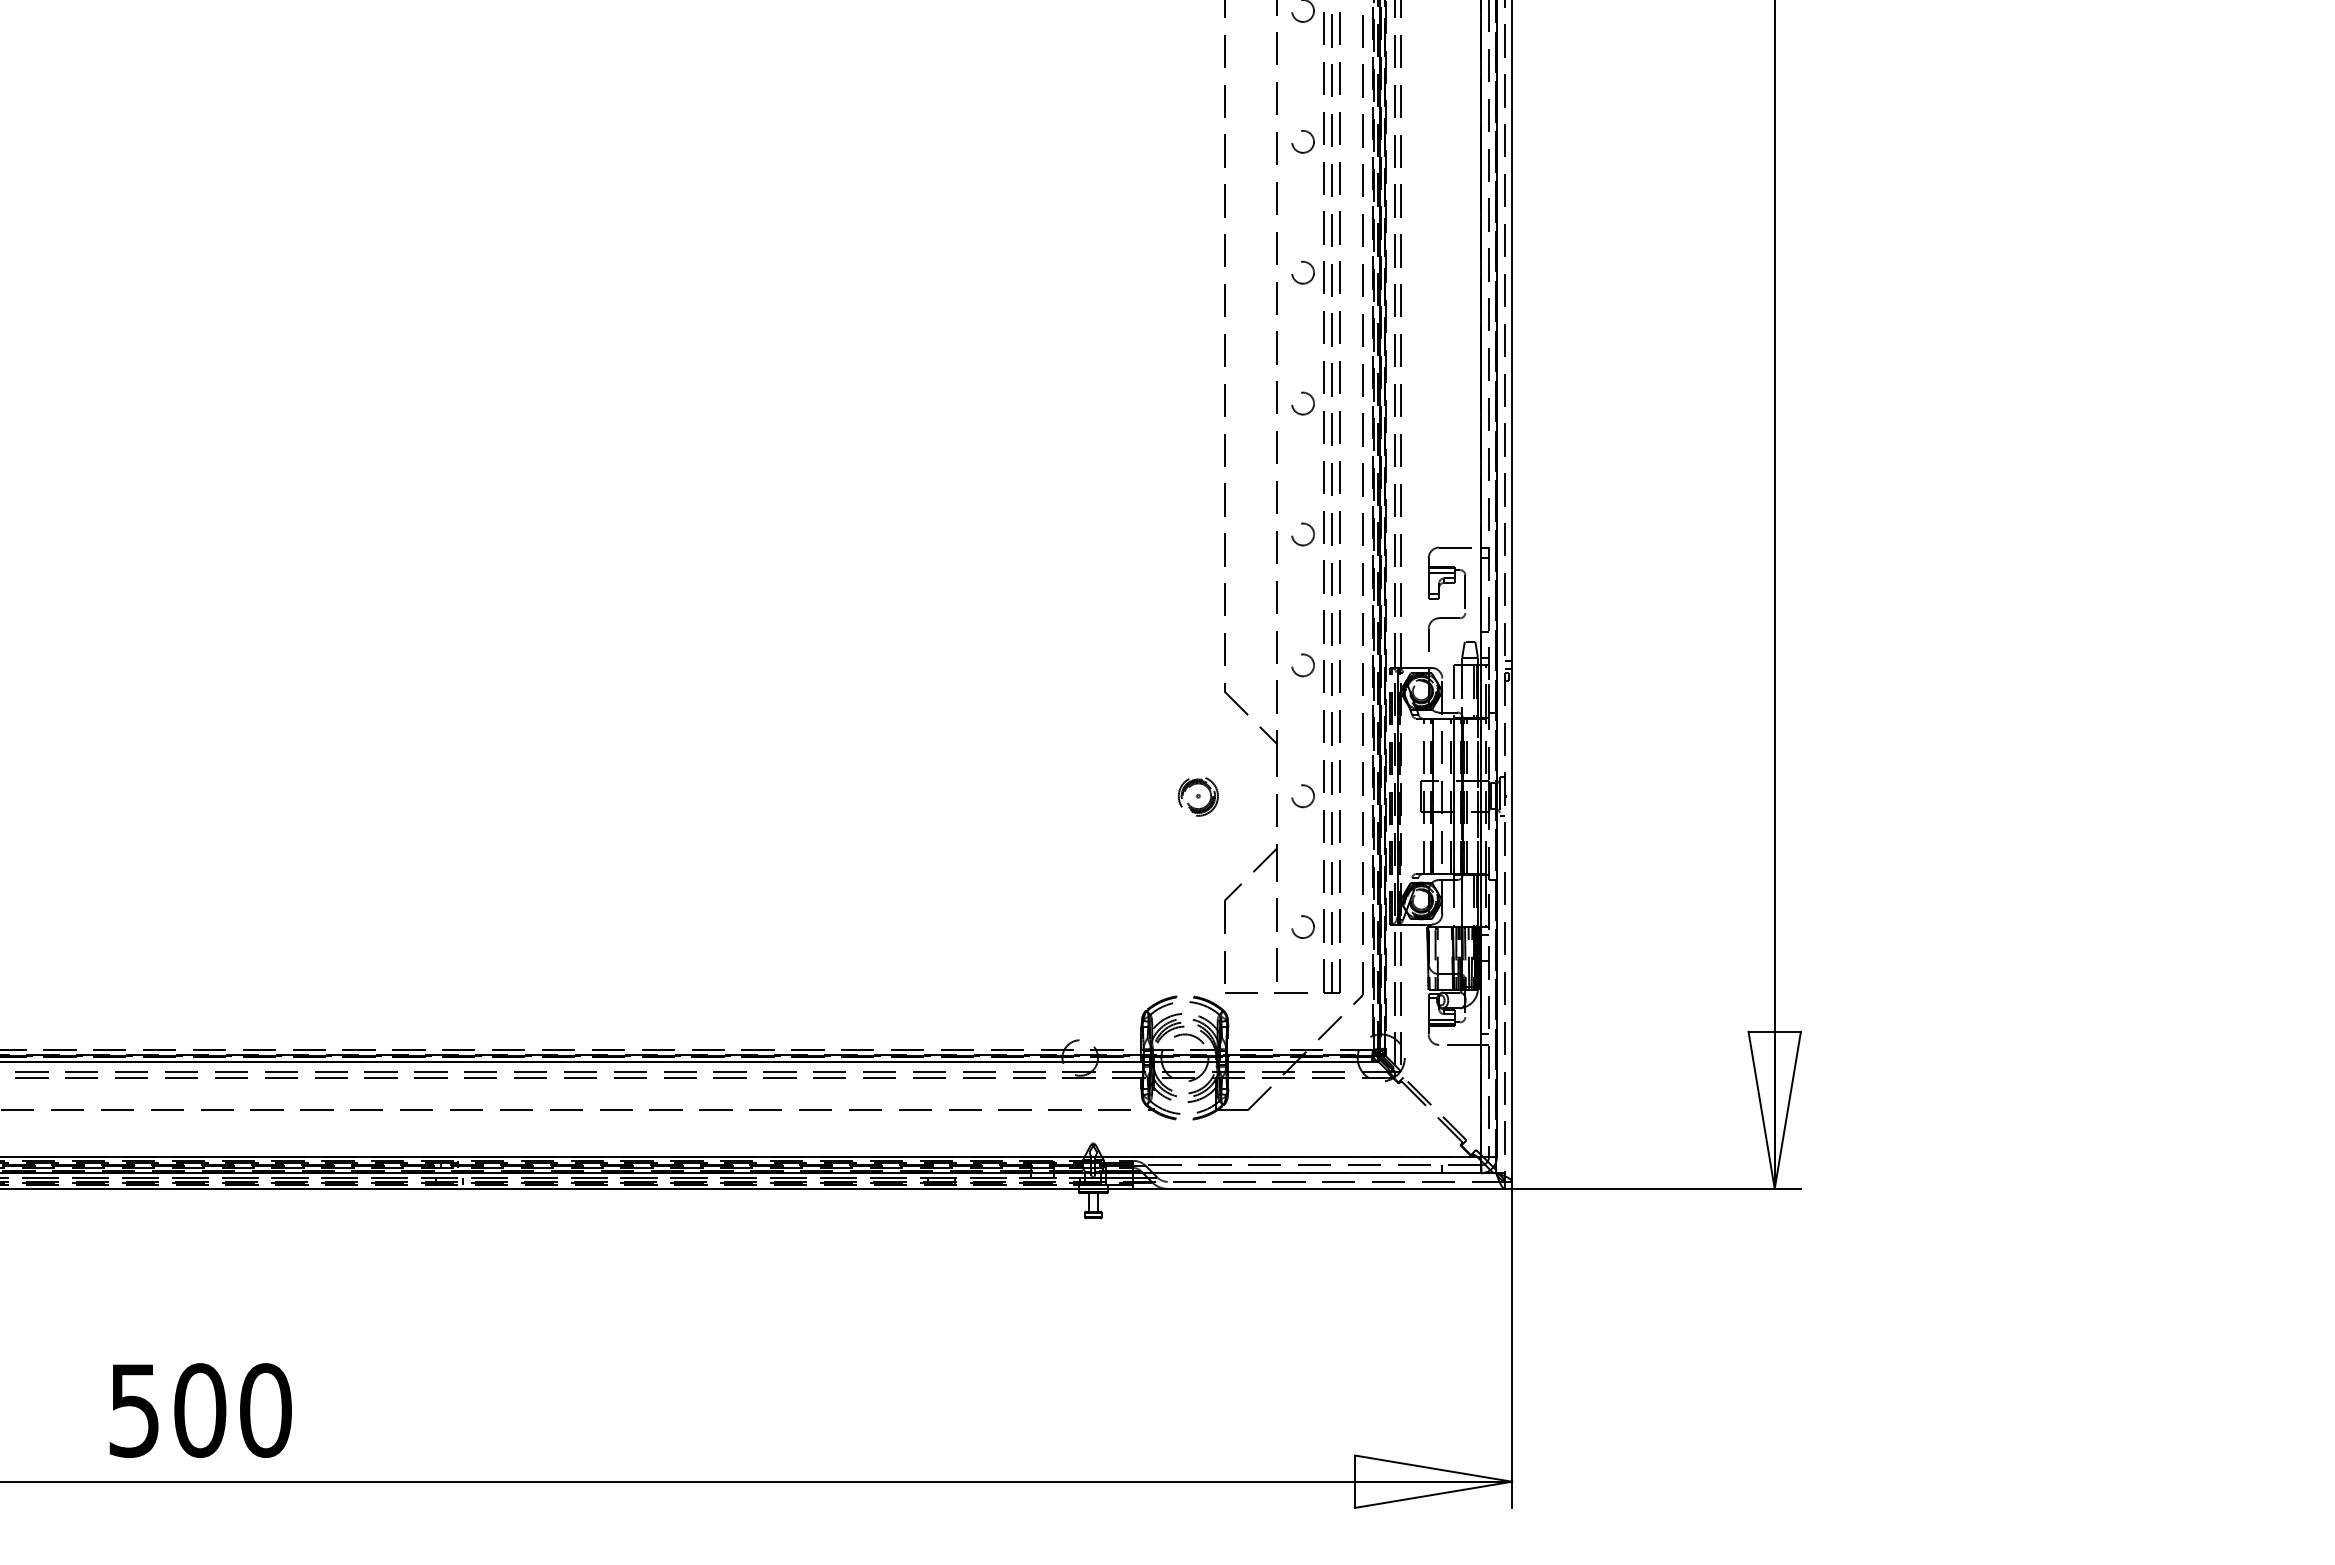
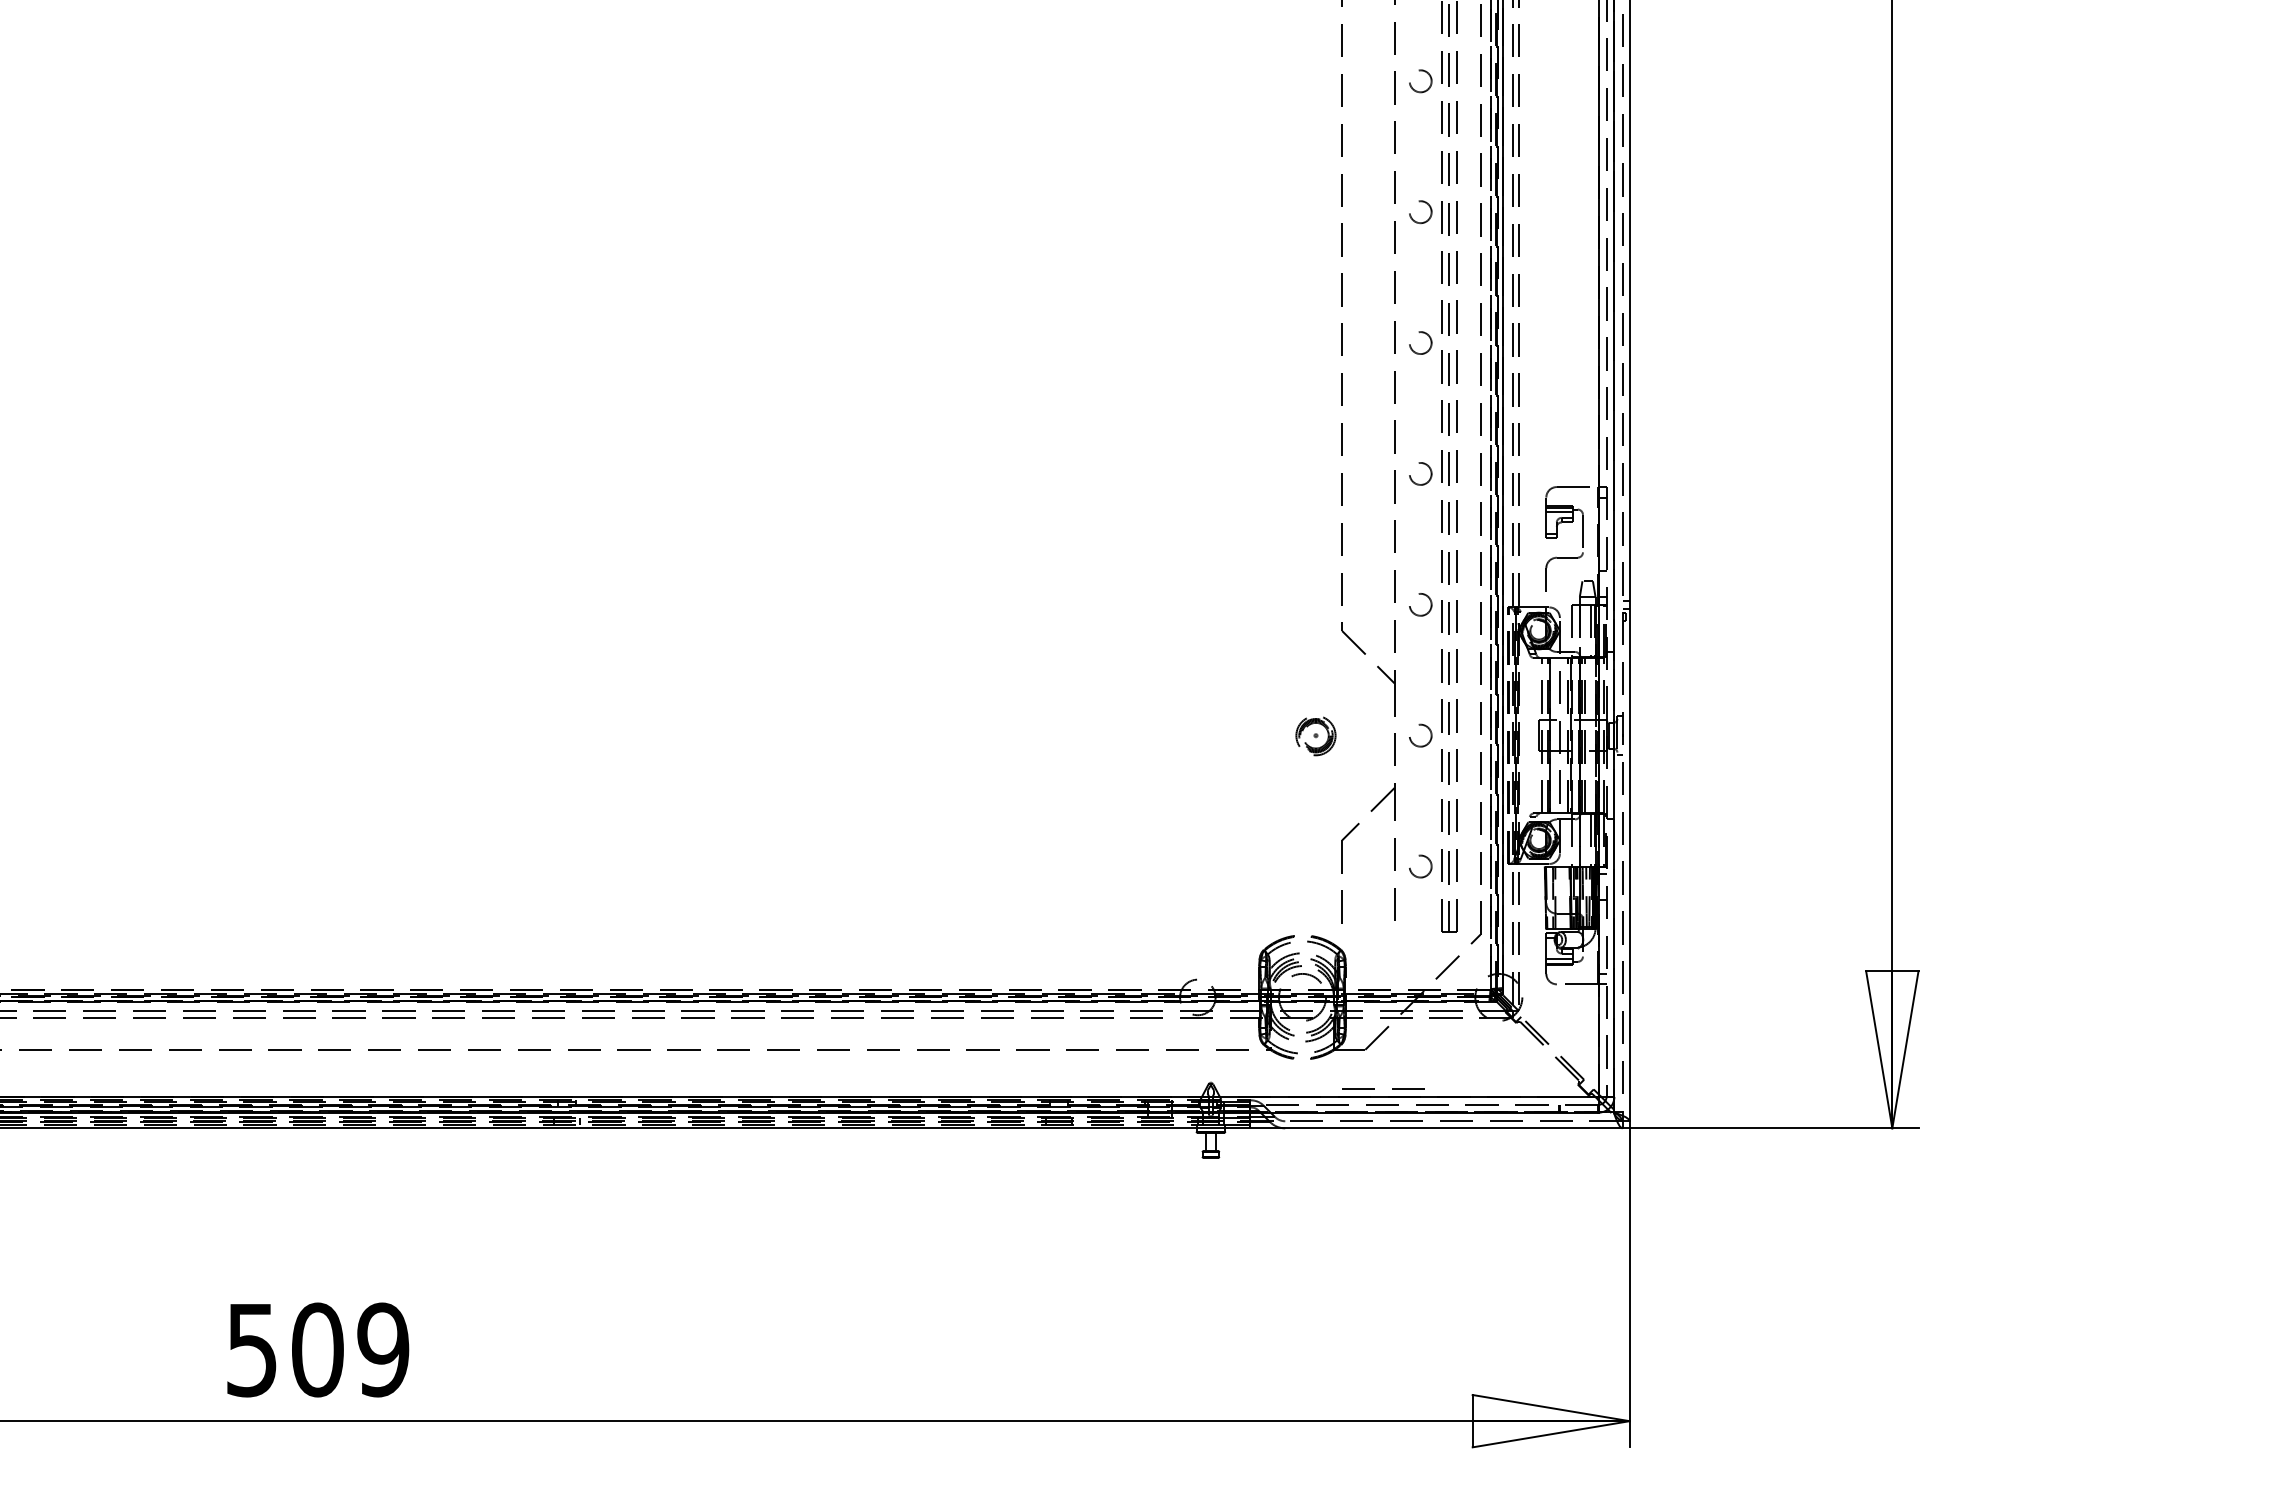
line: (1274, 992) -> (1392, 1088), moved
text: (265, 1410) -> (383, 1349), 500 -> 509

